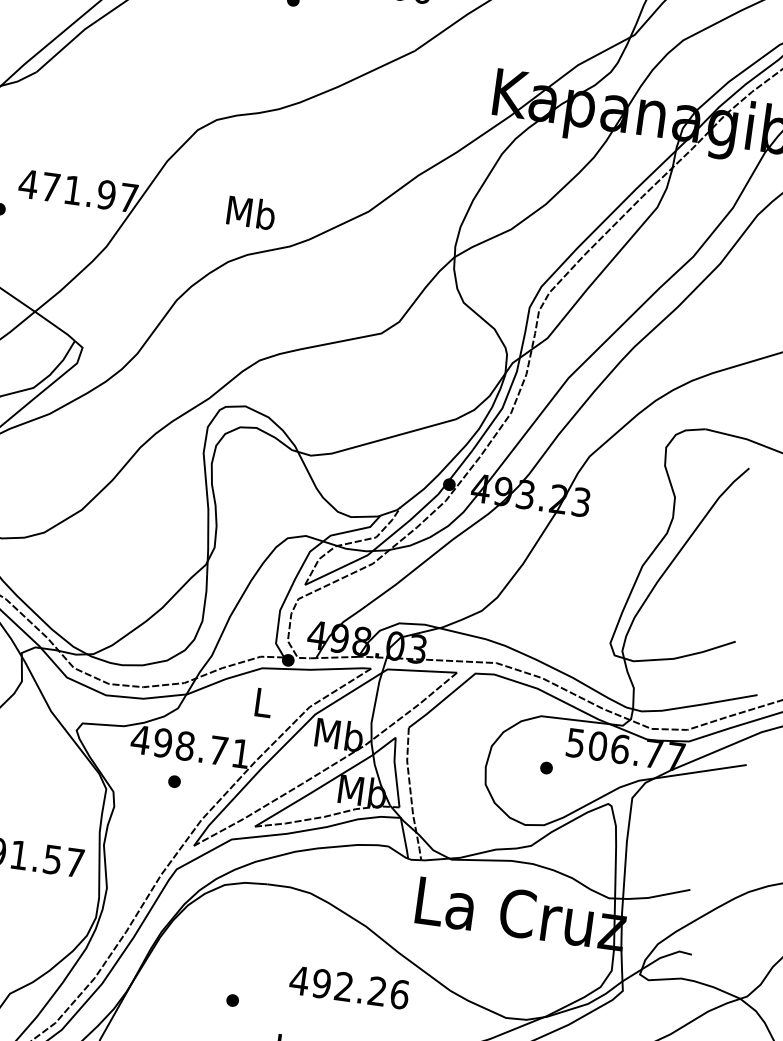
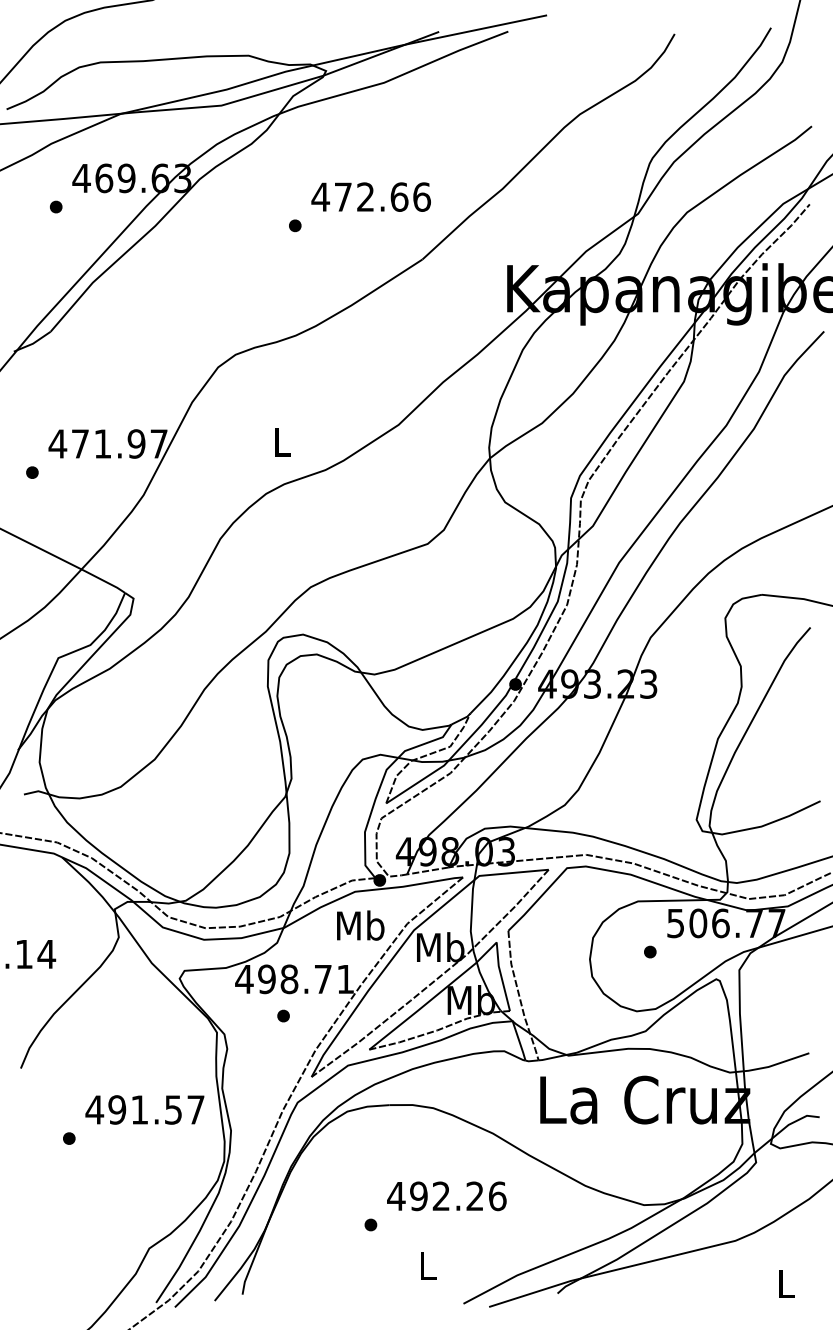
text: (251, 212) -> (282, 441), Mb -> L
text: (263, 702) -> (360, 925), L -> Mb
text: (349, 987) -> (446, 1196), moved

